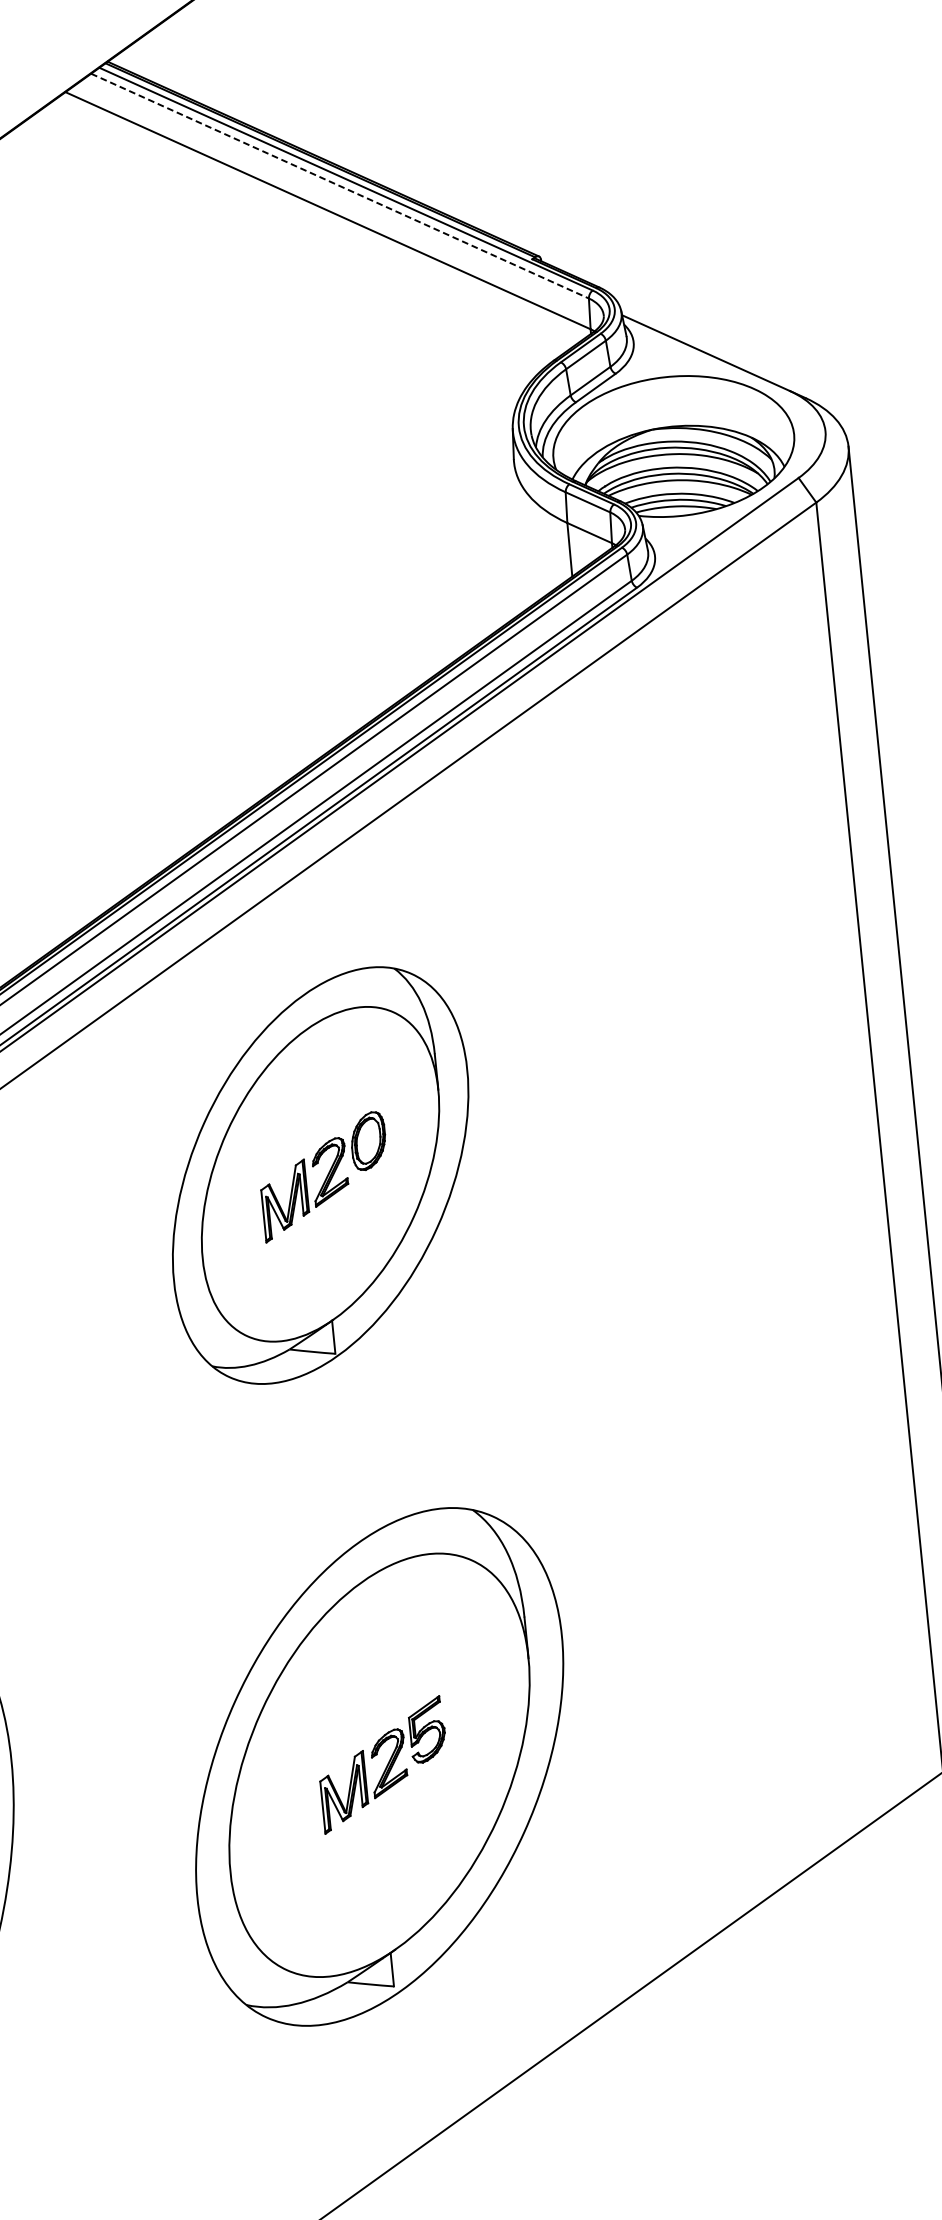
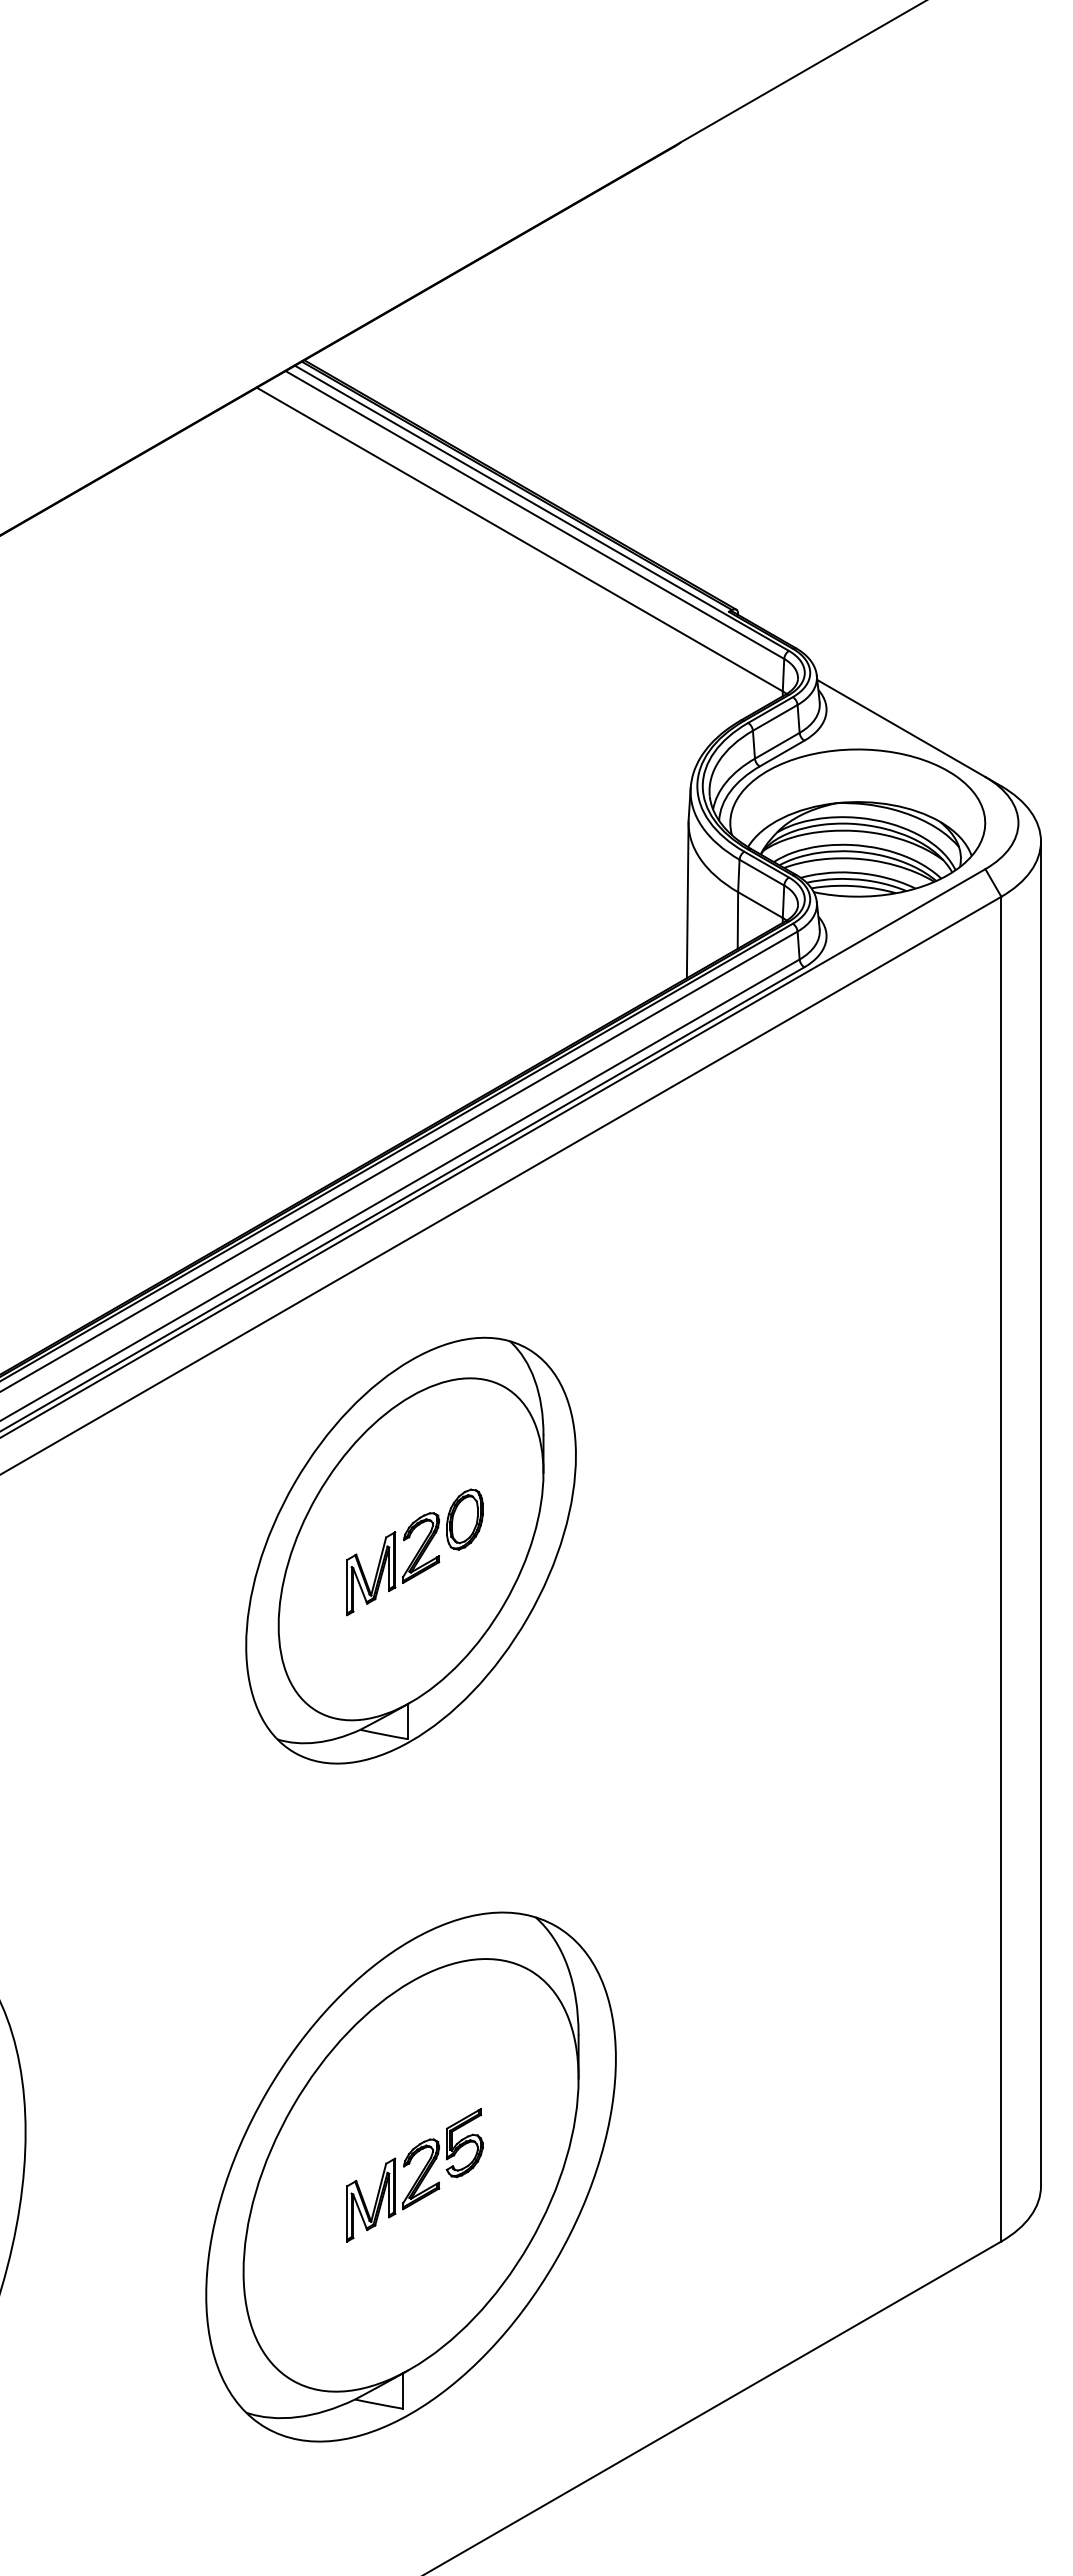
line: (339, 186) -> (534, 515), dashed -> solid
line: (520, 535) -> (687, 900), added

